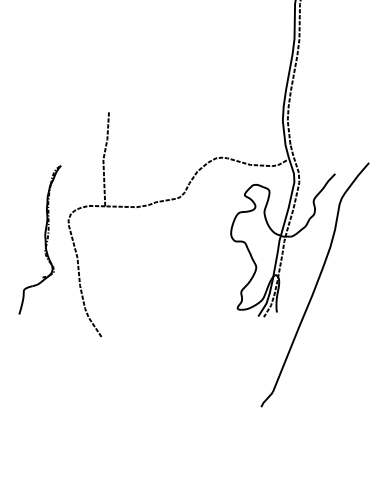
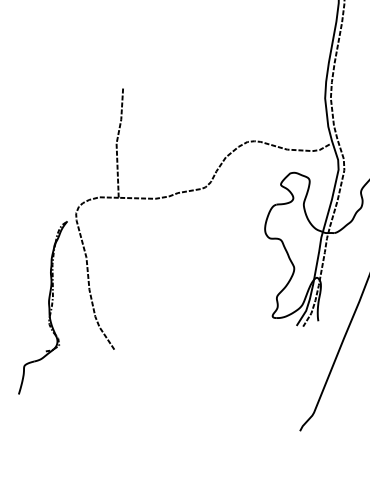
part: (39, 239) -> (42, 307), moved

